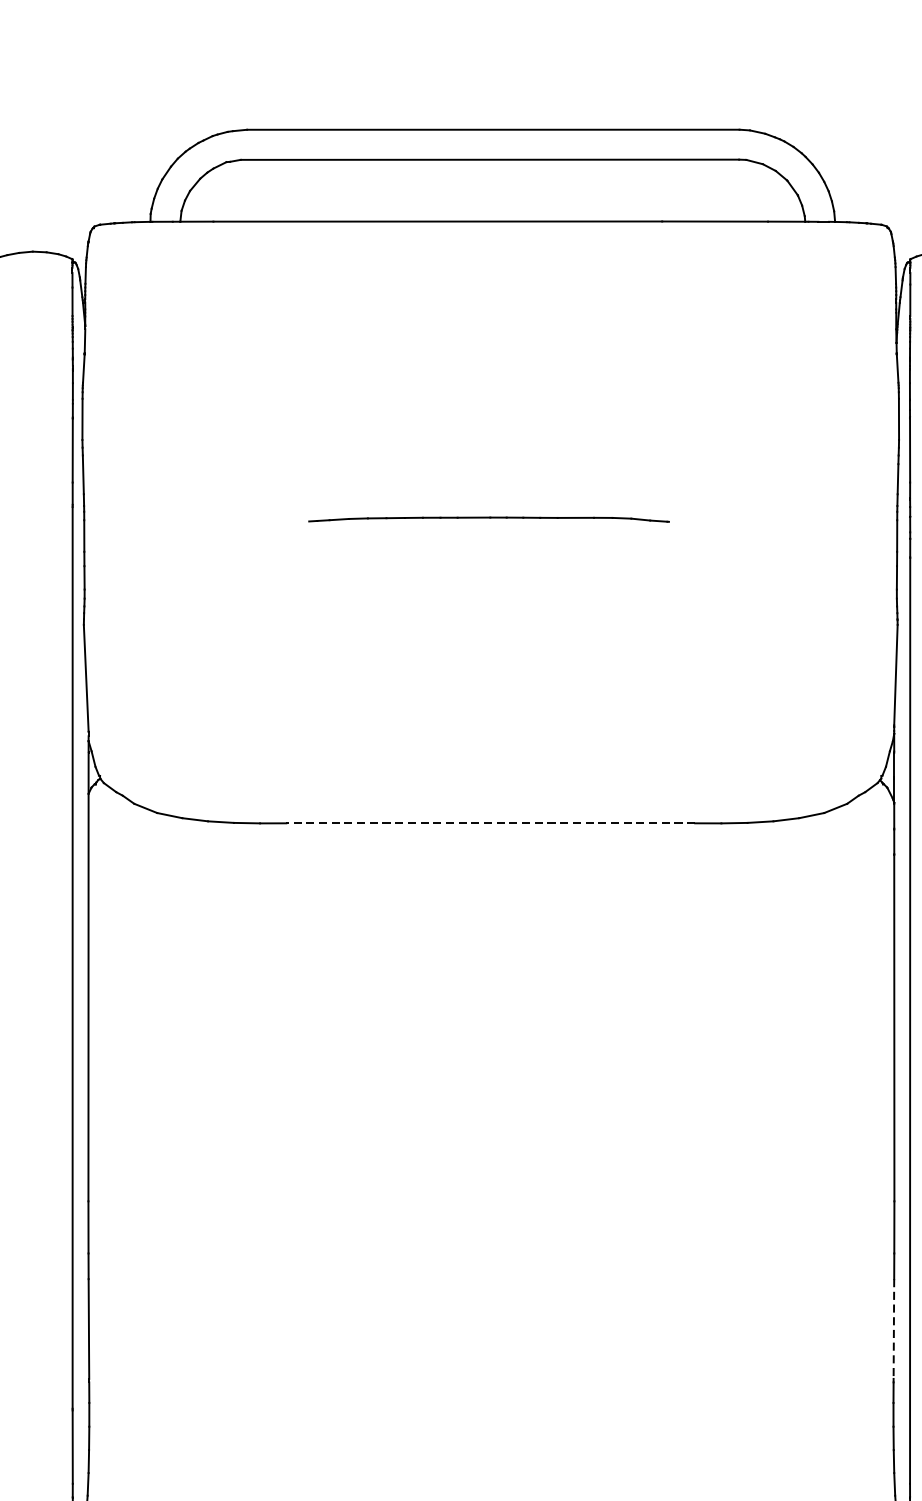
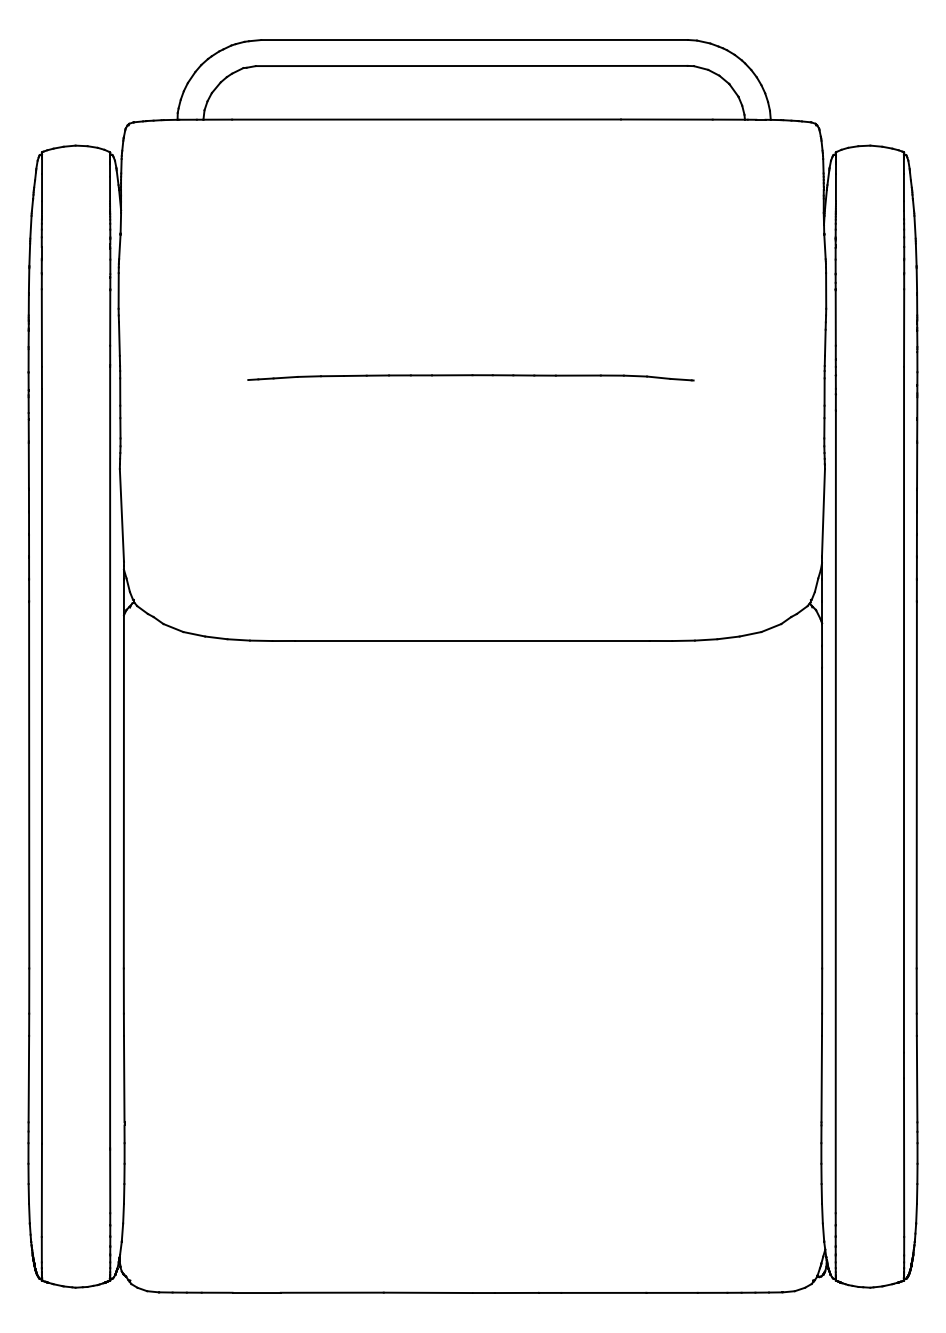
part: (488, 519) -> (470, 377), size x1.43
line: (489, 822) -> (471, 640), dashed -> solid
line: (893, 1329) -> (821, 1079), dashed -> solid

